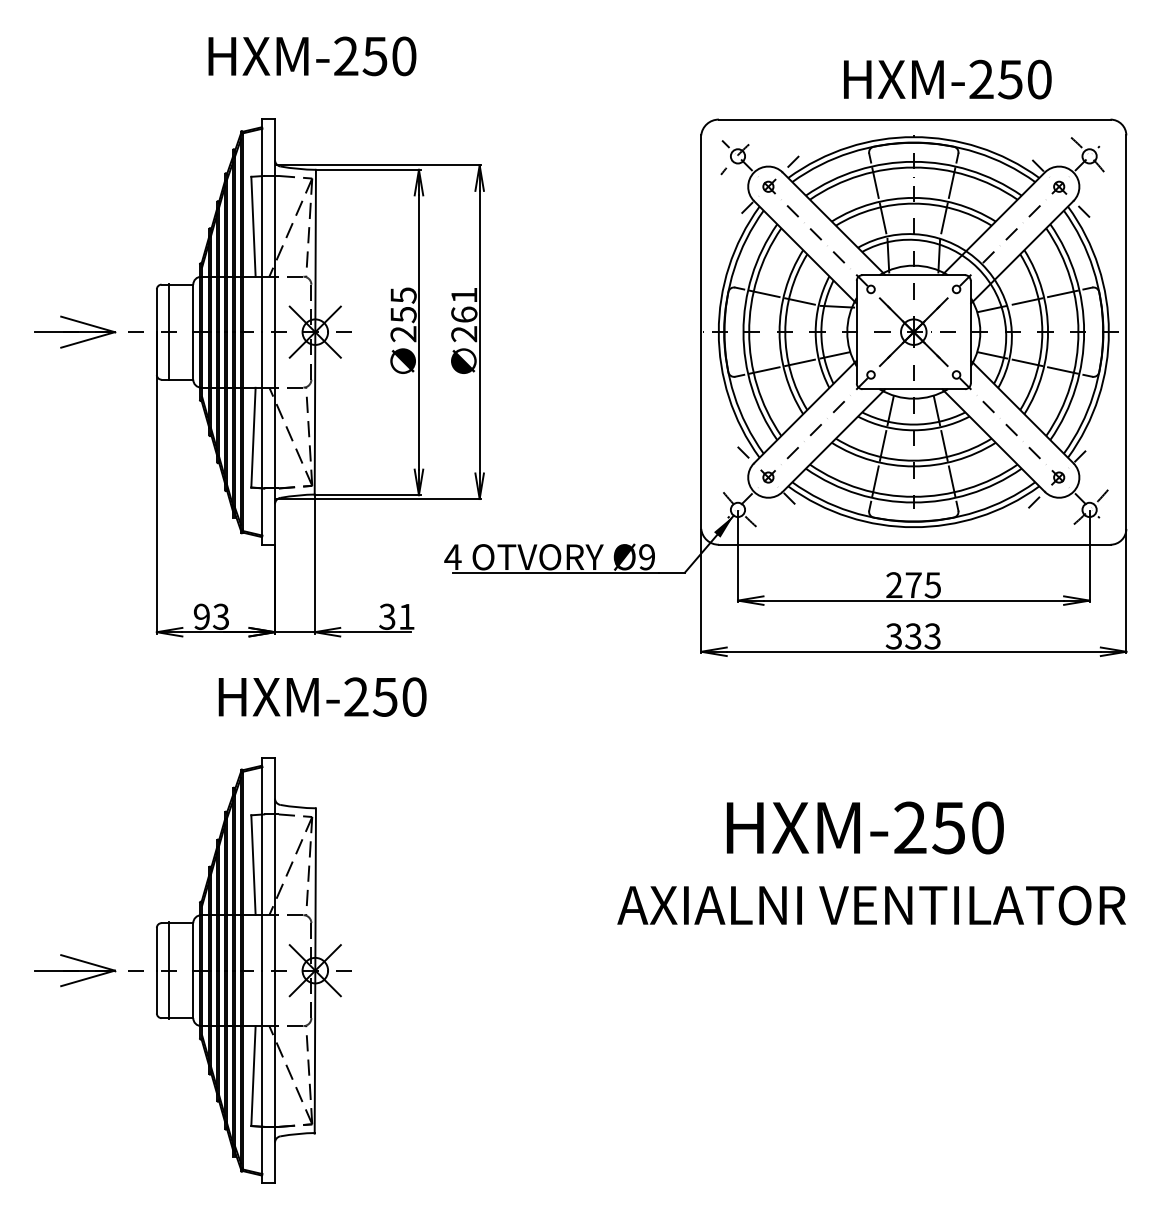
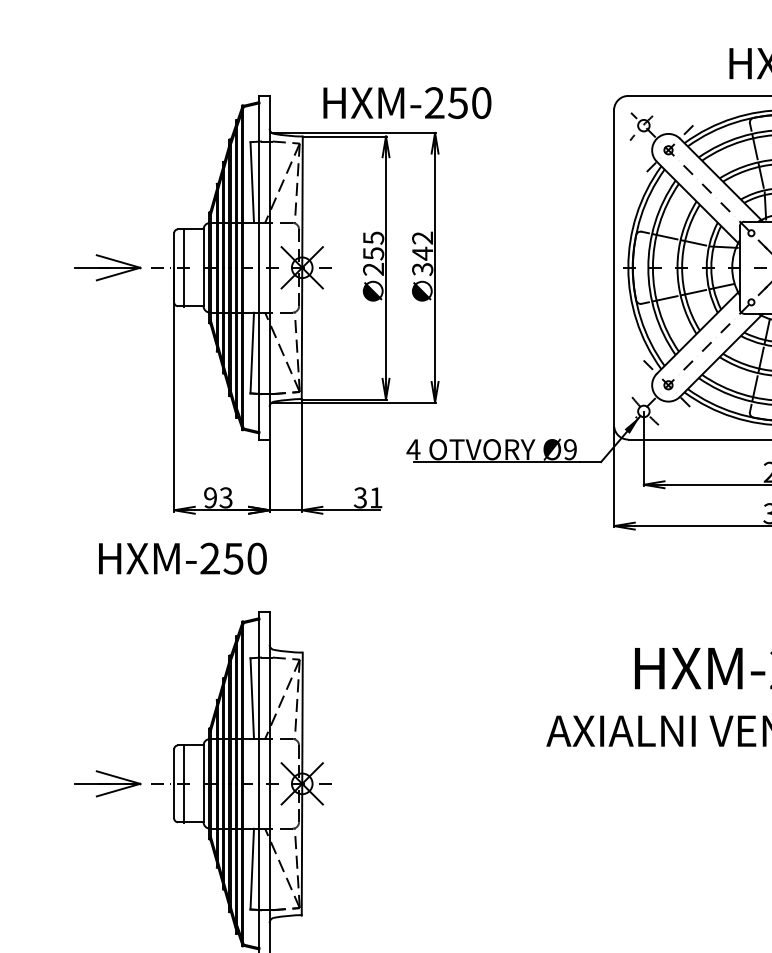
text: (312, 56) -> (407, 103), moved
text: (464, 314) -> (422, 253), 261 -> 342
text: (322, 696) -> (182, 558), moved

